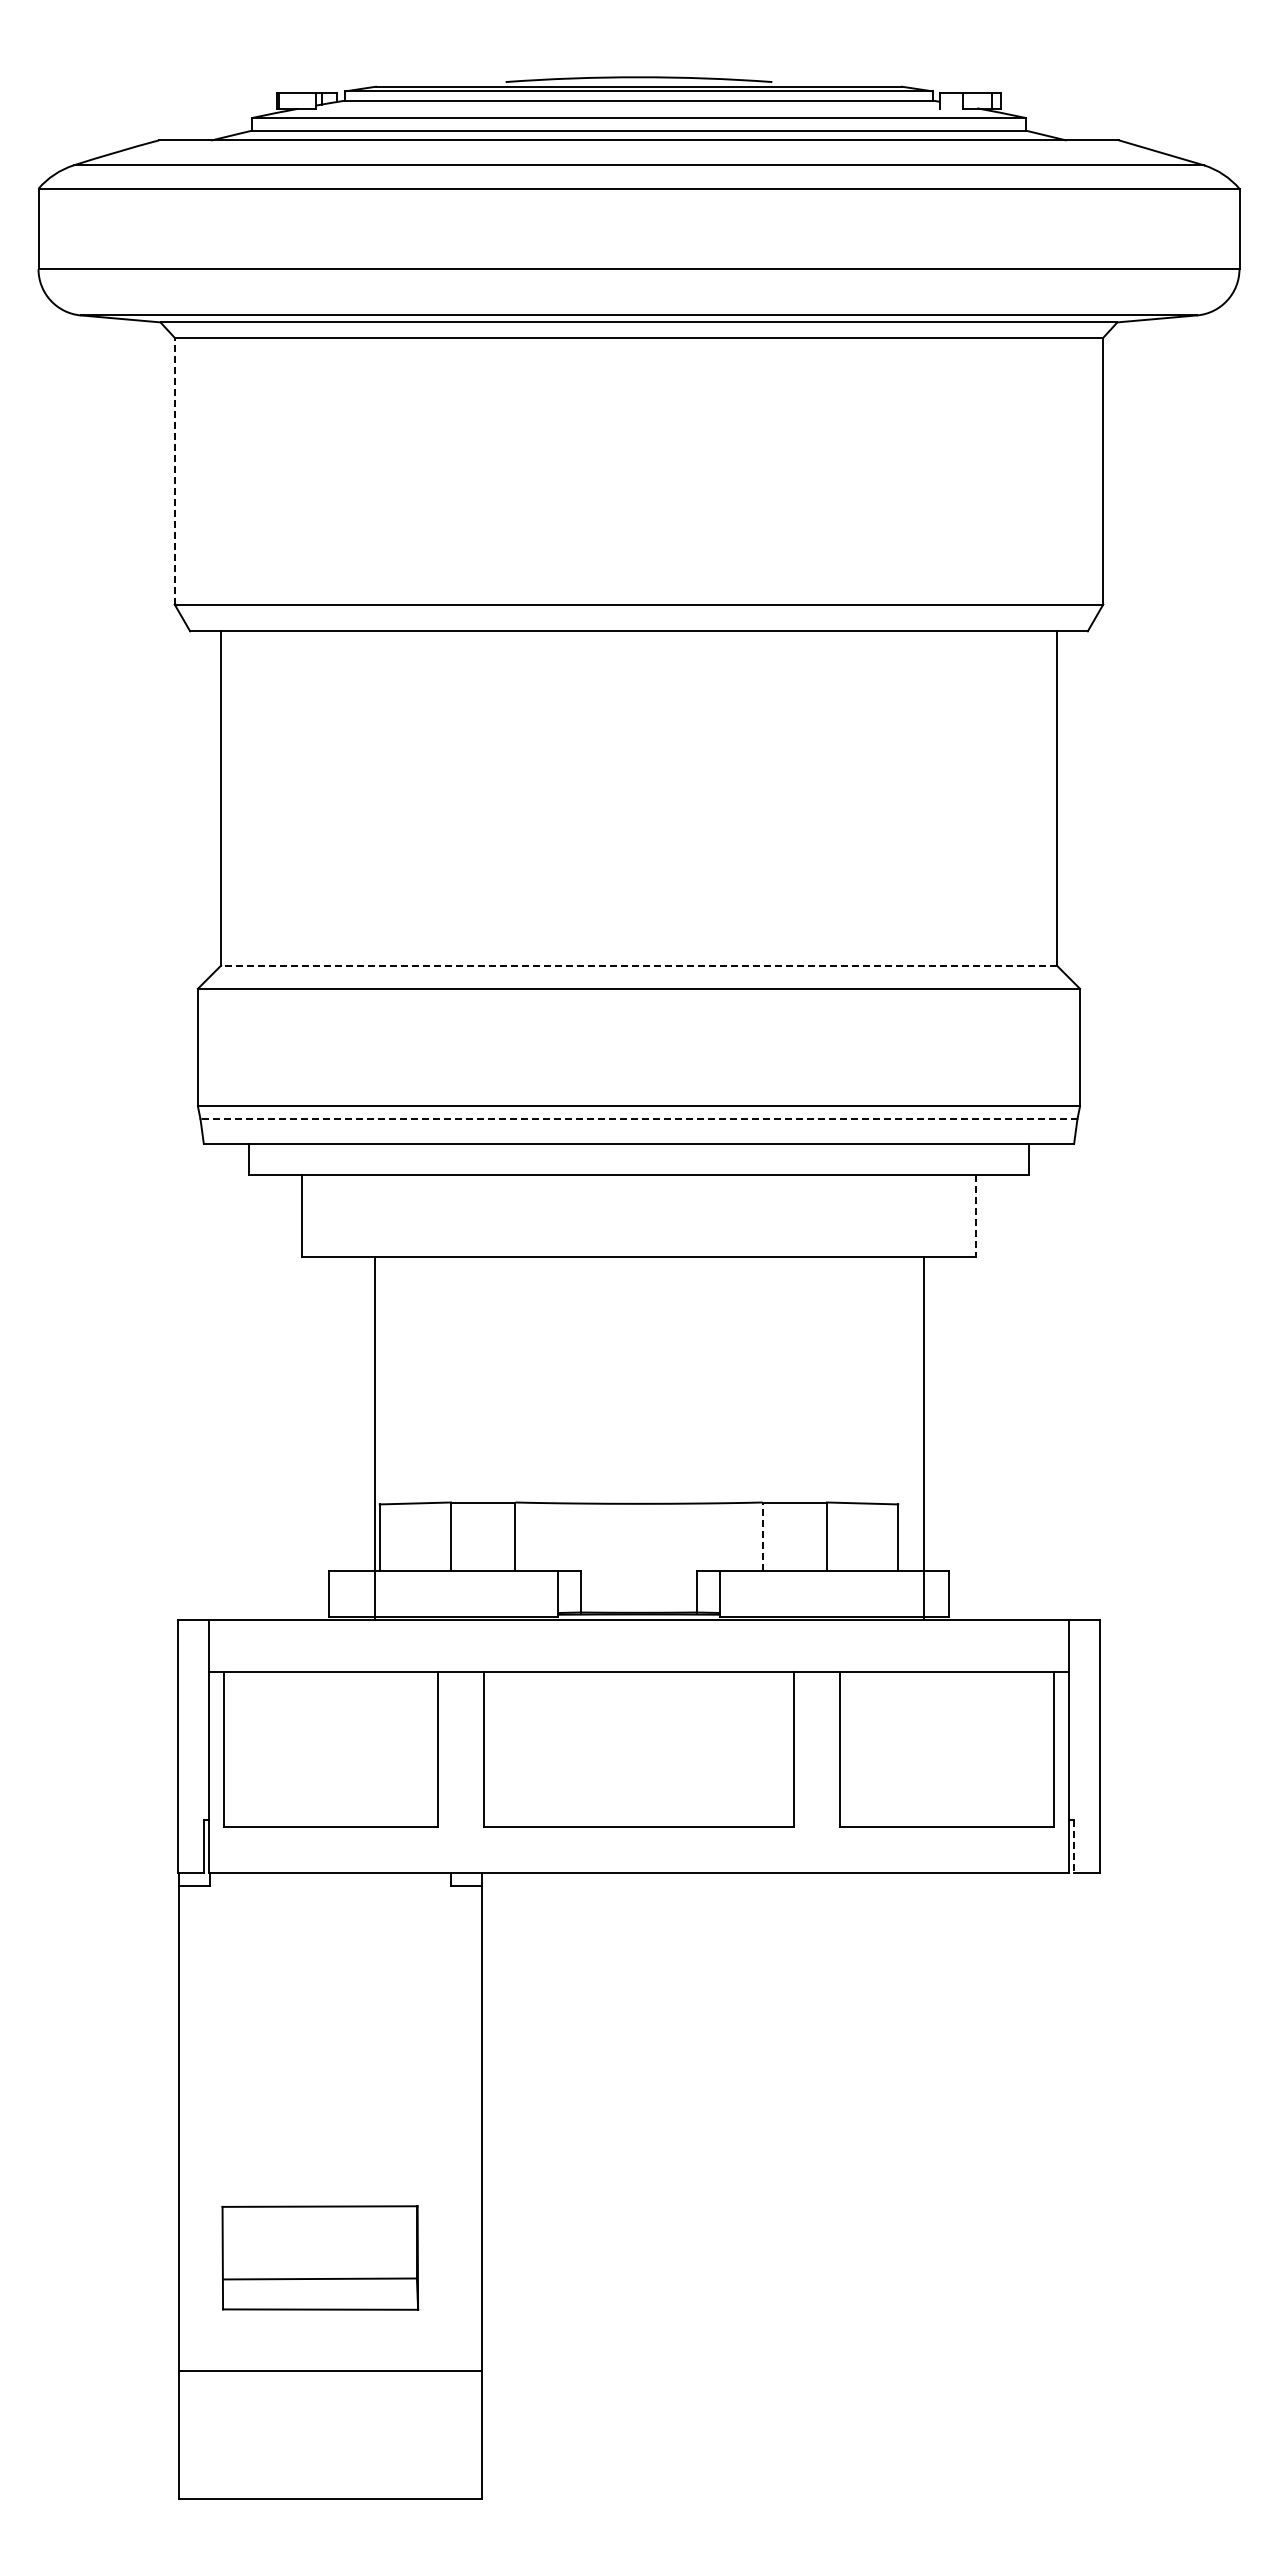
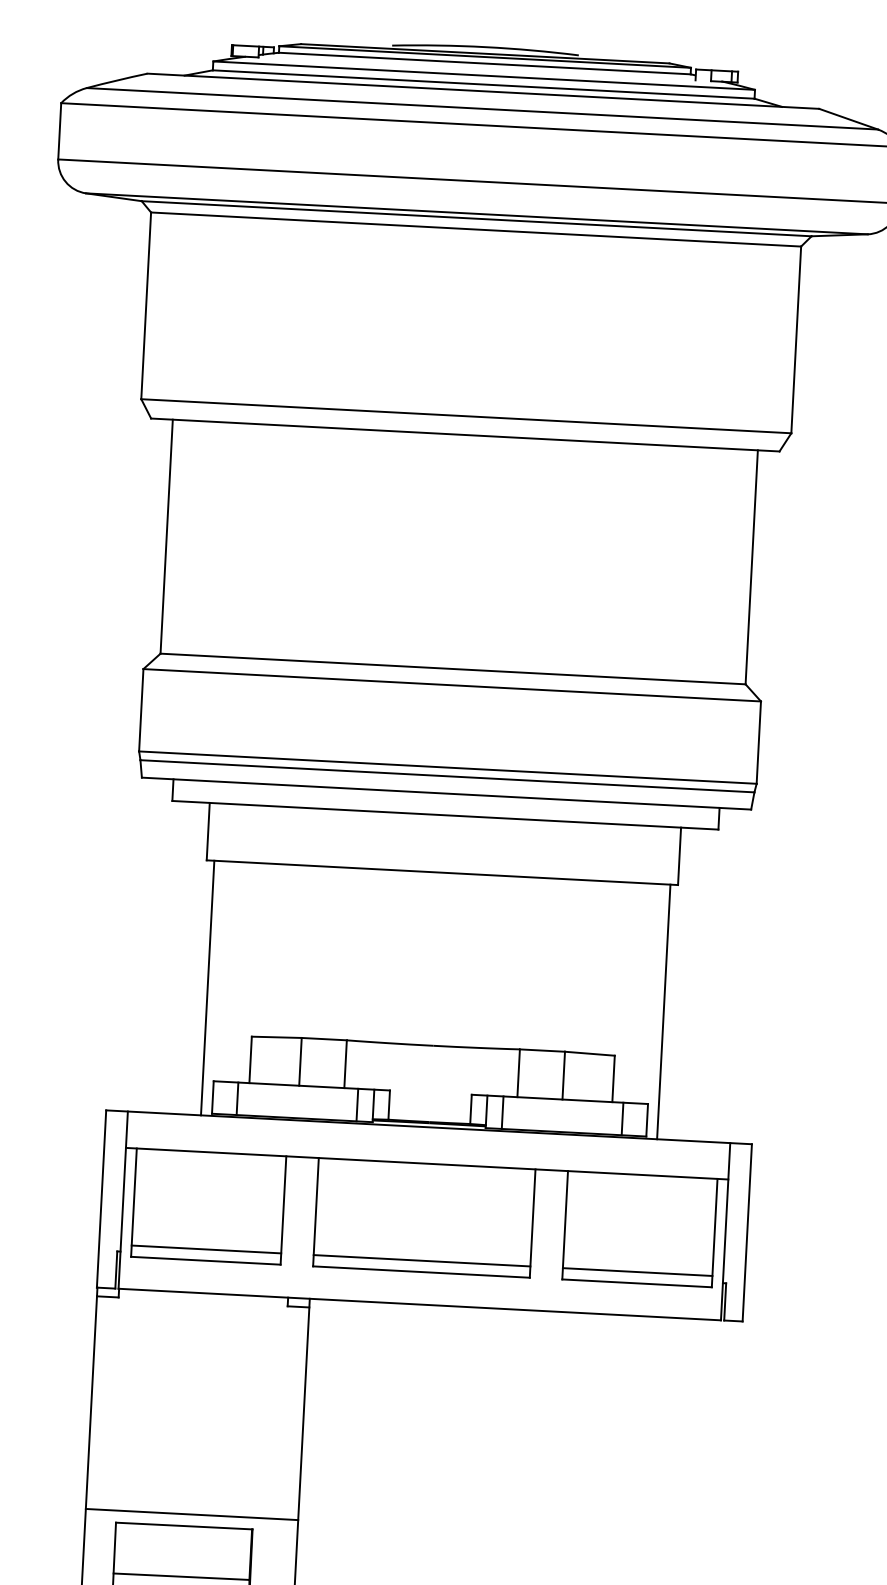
line: (174, 470) -> (146, 305), dashed -> solid
line: (639, 965) -> (453, 668), dashed -> solid
line: (638, 1118) -> (447, 776), dashed -> solid
line: (975, 1216) -> (679, 856), dashed -> solid
line: (375, 1438) -> (207, 988), moved
line: (923, 1438) -> (663, 1011), moved
line: (762, 1536) -> (518, 1073), dashed -> solid
line: (363, 1593) -> (237, 1098), added
line: (535, 1593) -> (357, 1104), added
line: (742, 1593) -> (502, 1112), added
line: (914, 1593) -> (622, 1118), added
line: (330, 1810) -> (206, 1249), added
line: (638, 1810) -> (421, 1260), added
line: (946, 1810) -> (637, 1271), added
line: (1073, 1846) -> (724, 1301), dashed -> solid
line: (329, 2189) -> (191, 1514), added

